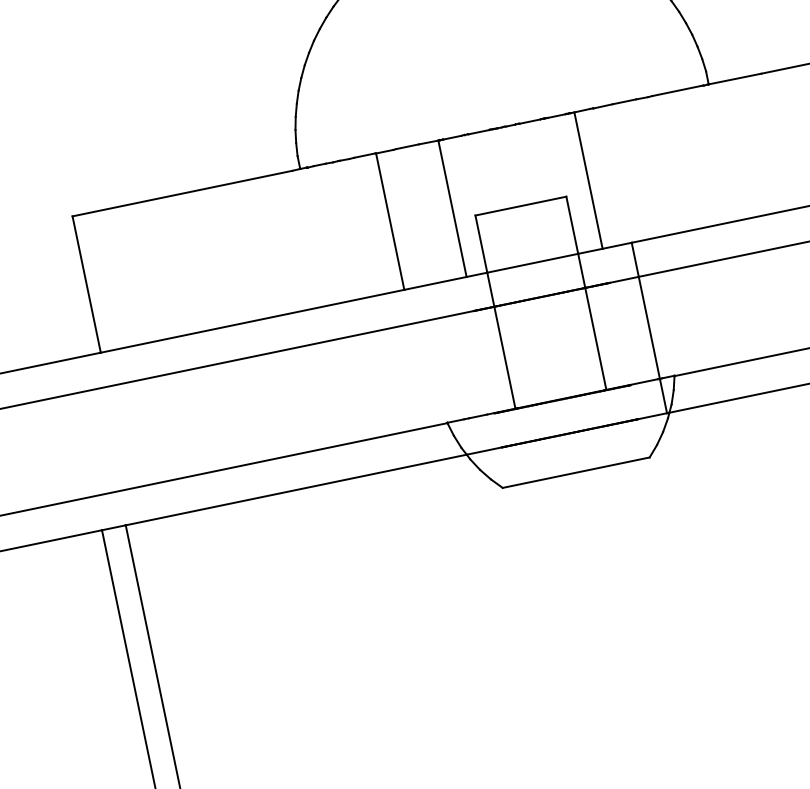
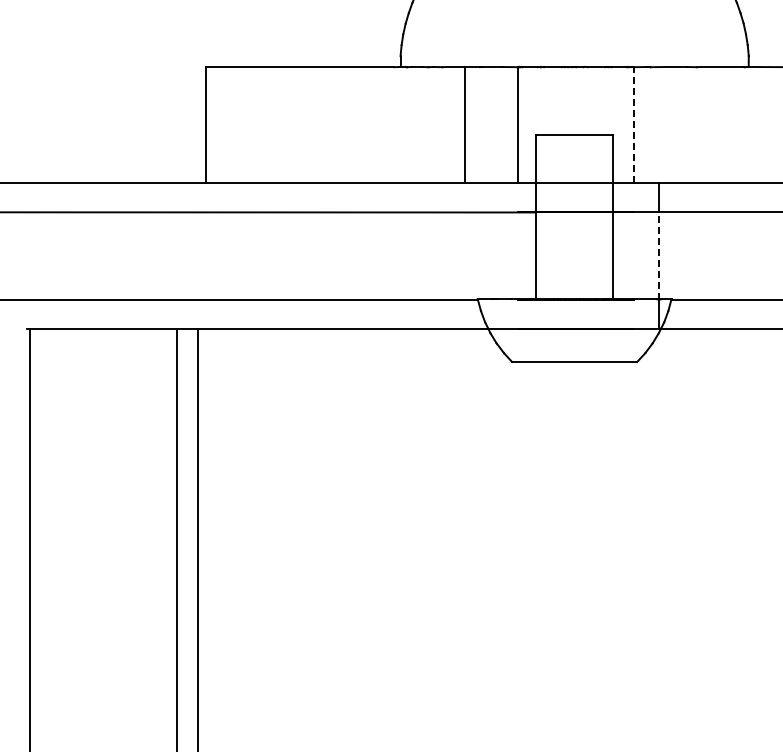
line: (588, 179) -> (634, 124), solid -> dashed
line: (650, 328) -> (659, 256), solid -> dashed

